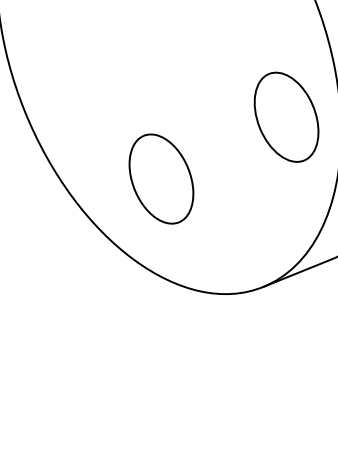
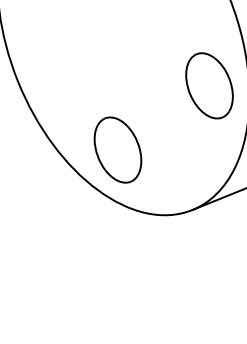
part: (160, 178) -> (117, 149), moved

